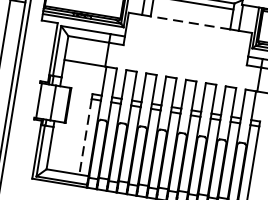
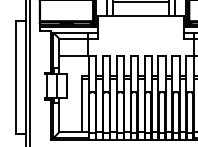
line: (190, 23) -> (141, 16), dashed -> solid
line: (85, 138) -> (82, 106), dashed -> solid

